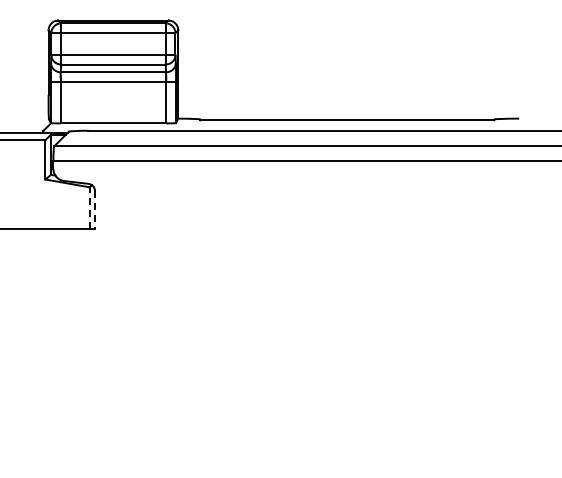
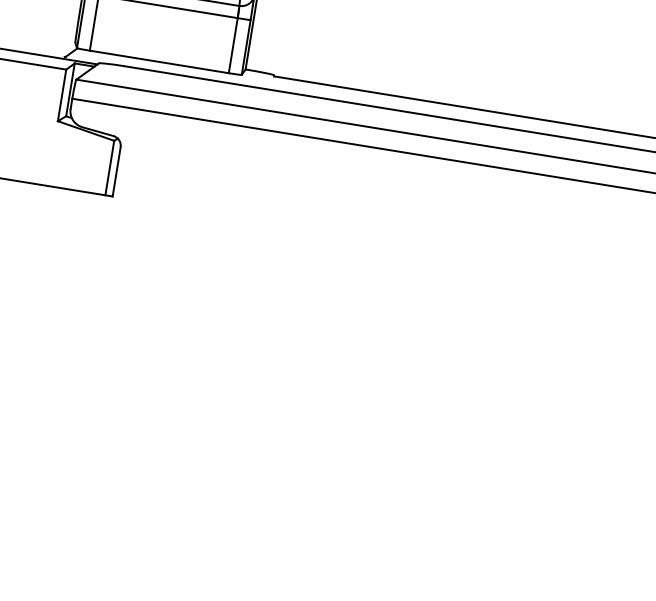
line: (89, 208) -> (109, 168), dashed -> solid
line: (95, 209) -> (117, 171), dashed -> solid

